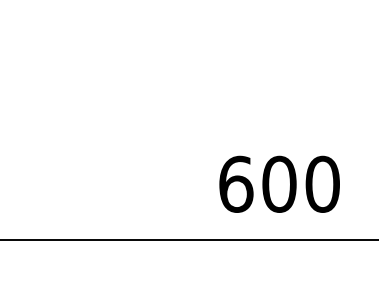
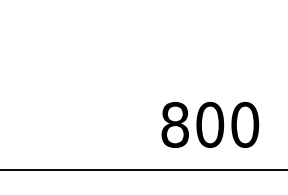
text: (236, 183) -> (175, 124), 600 -> 800

